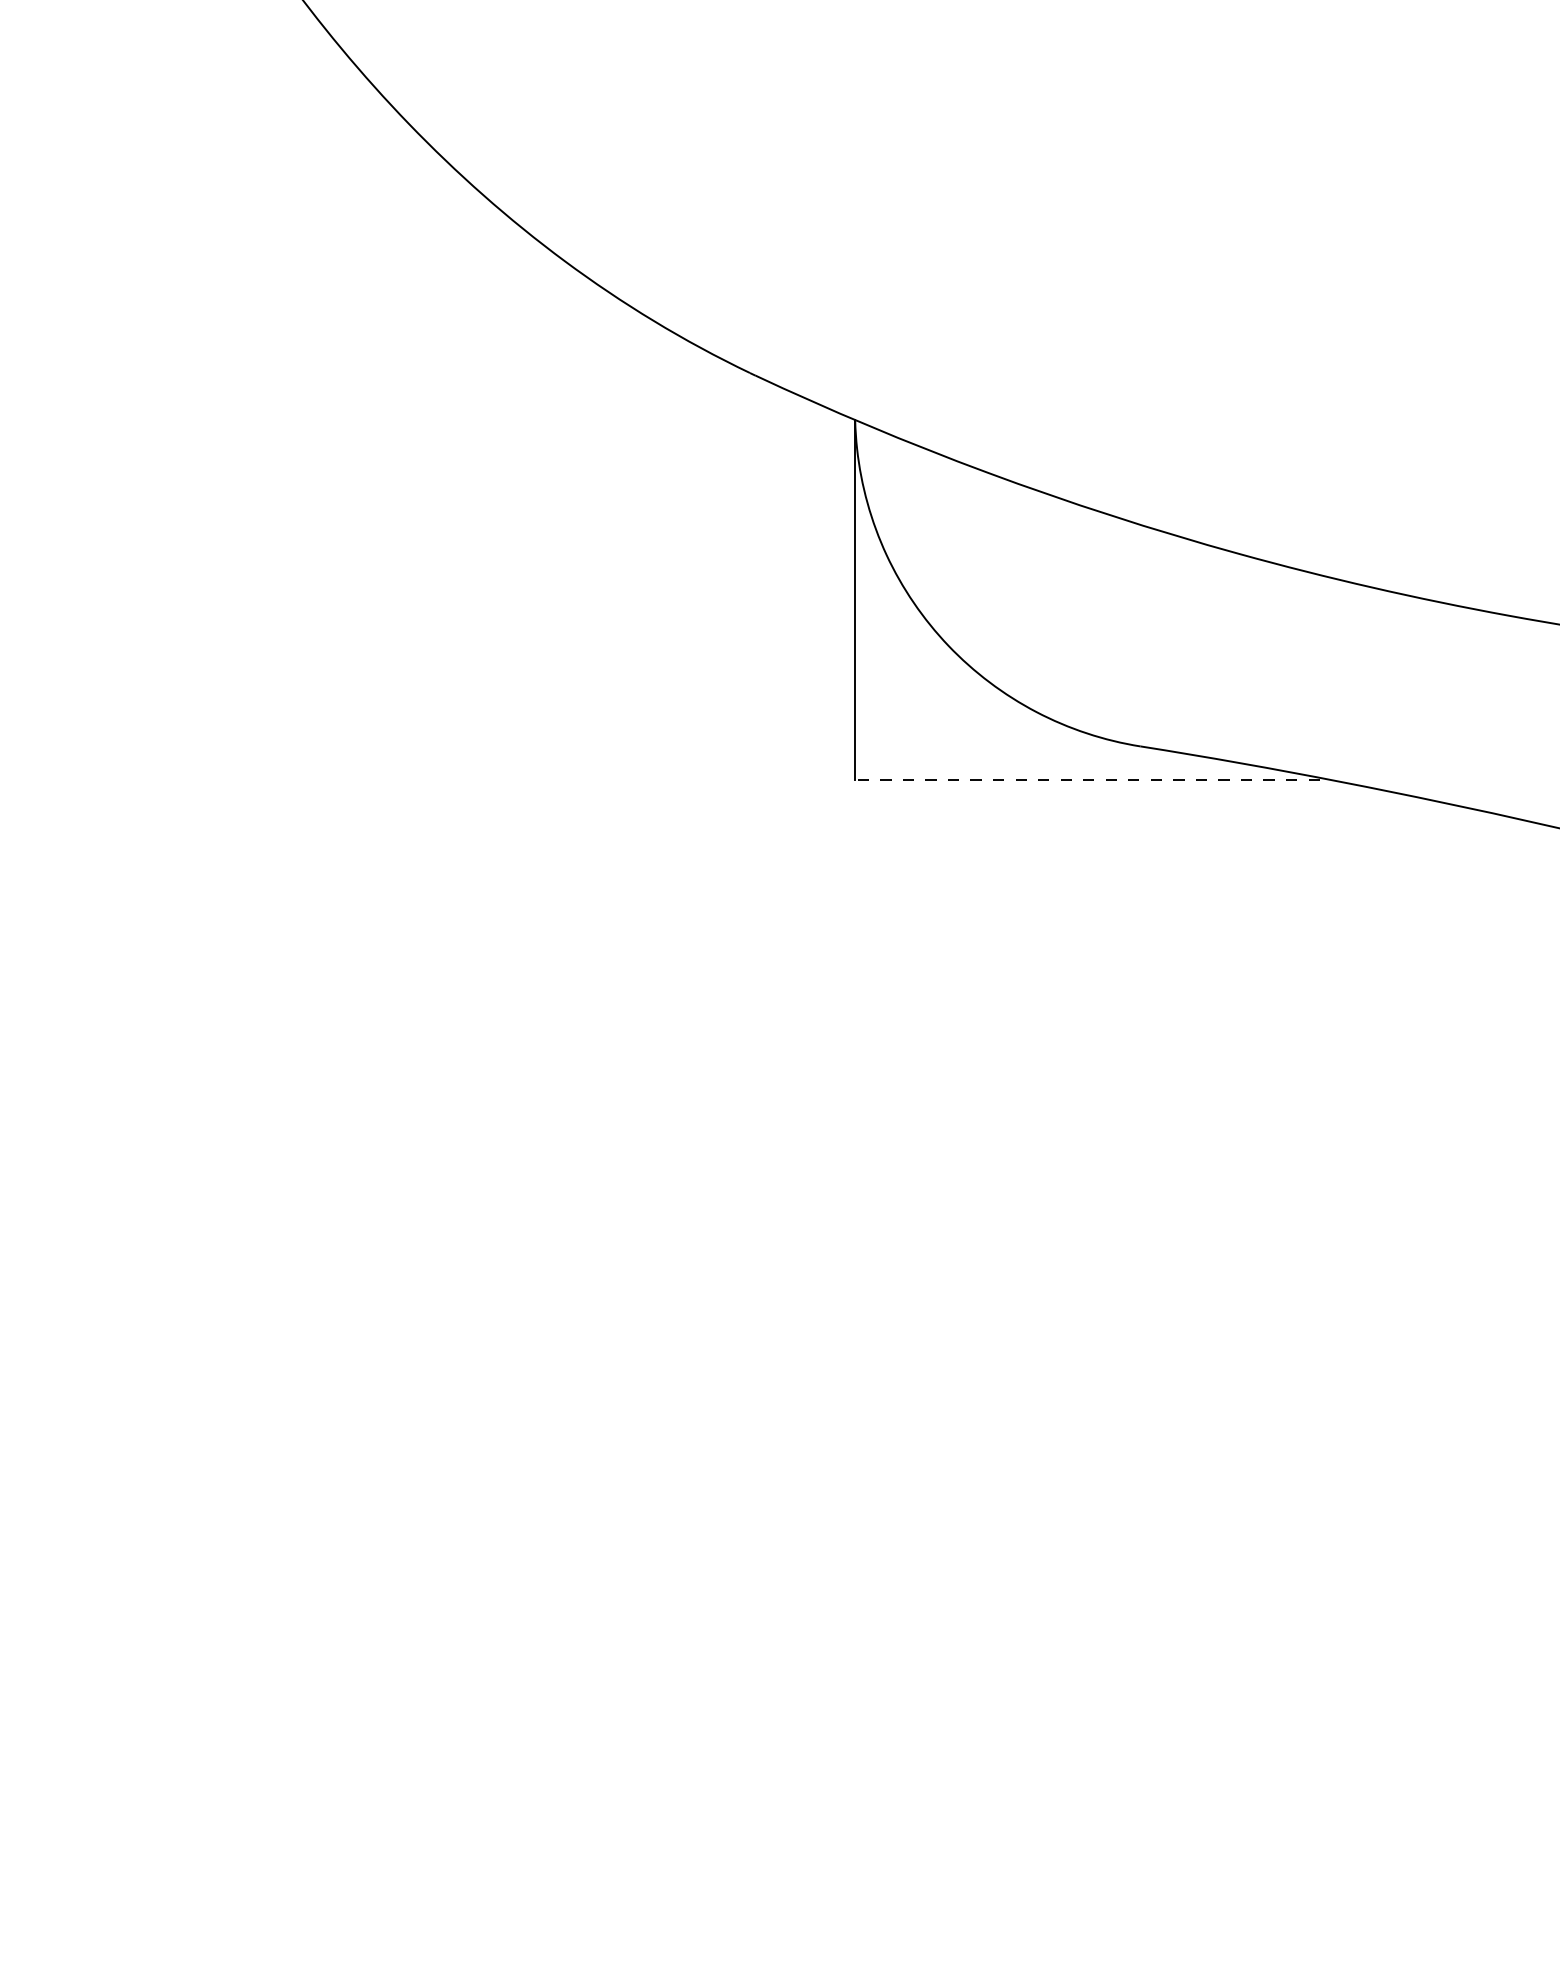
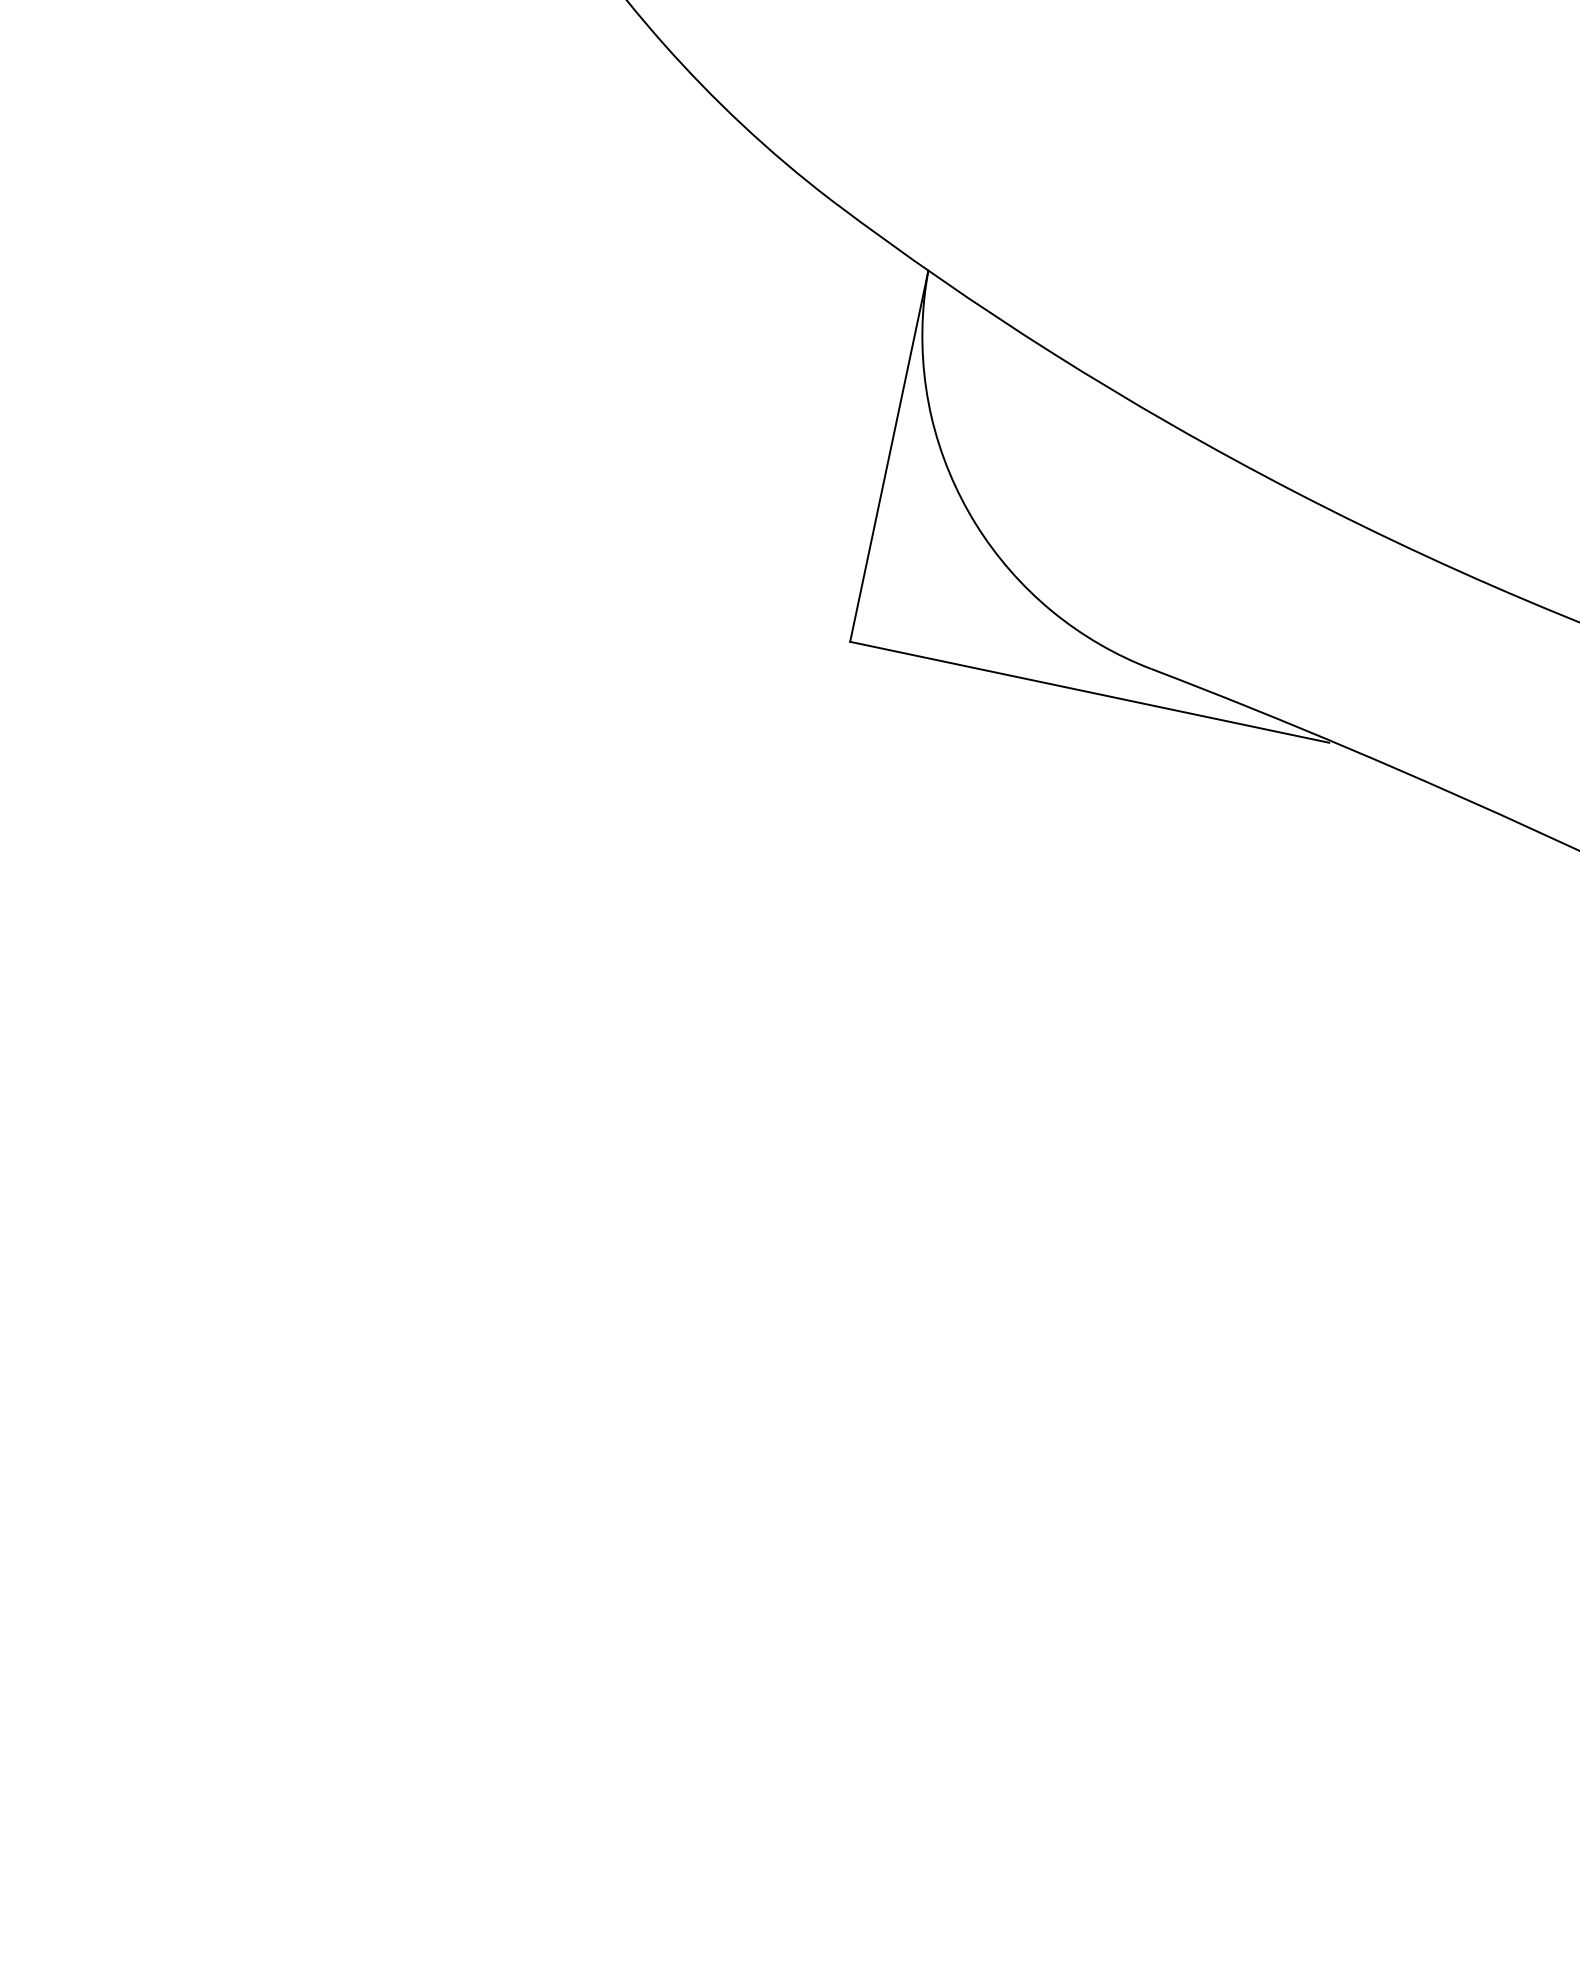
line: (1086, 780) -> (1088, 692), dashed -> solid

